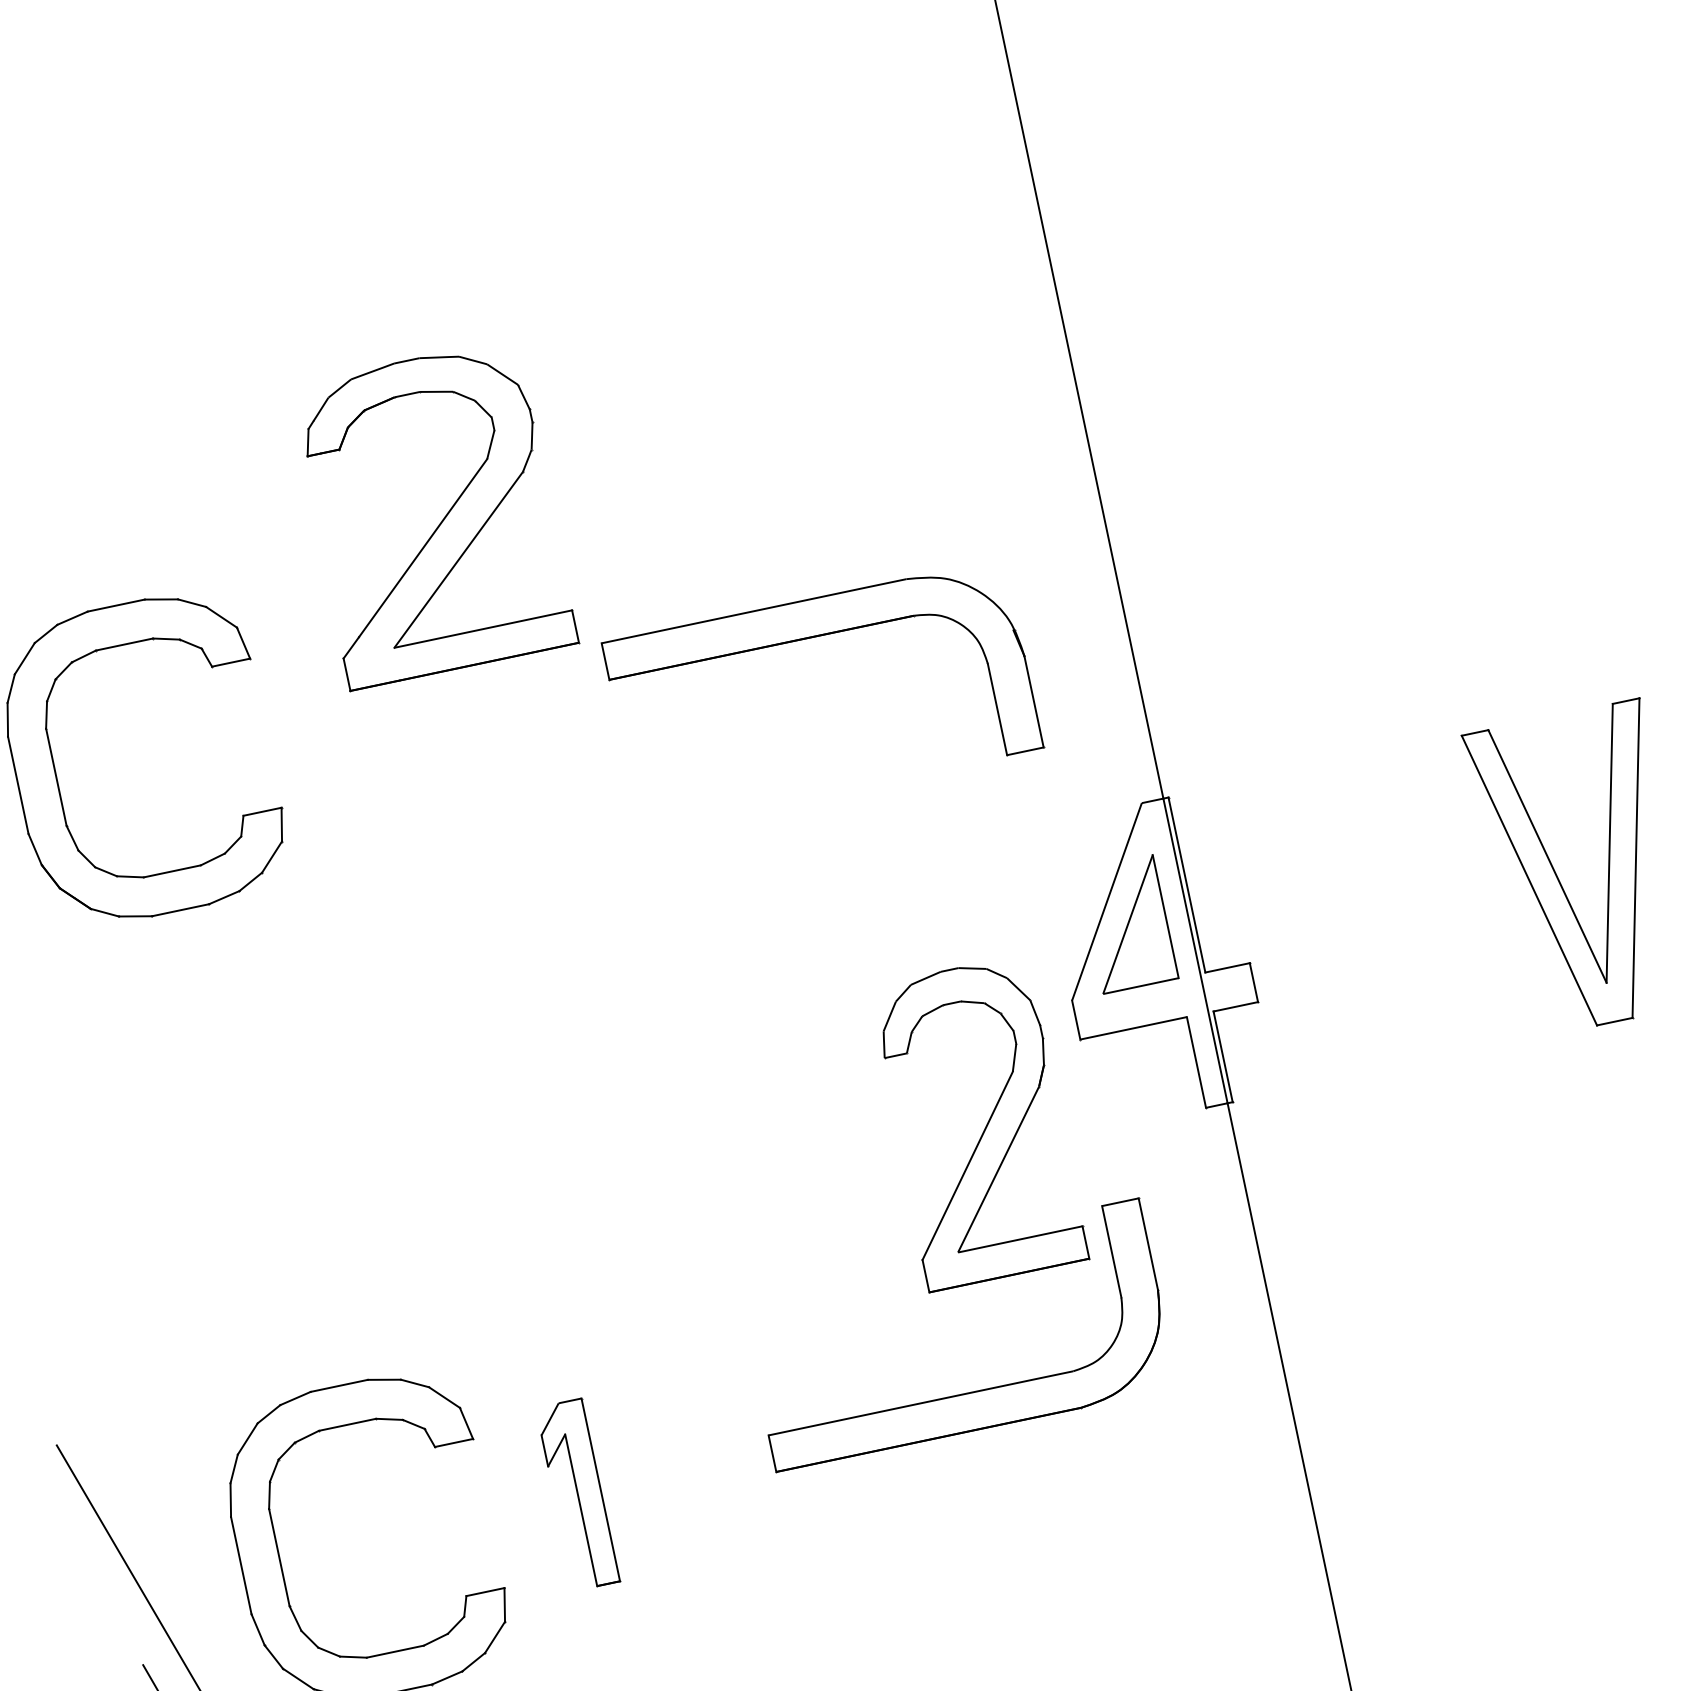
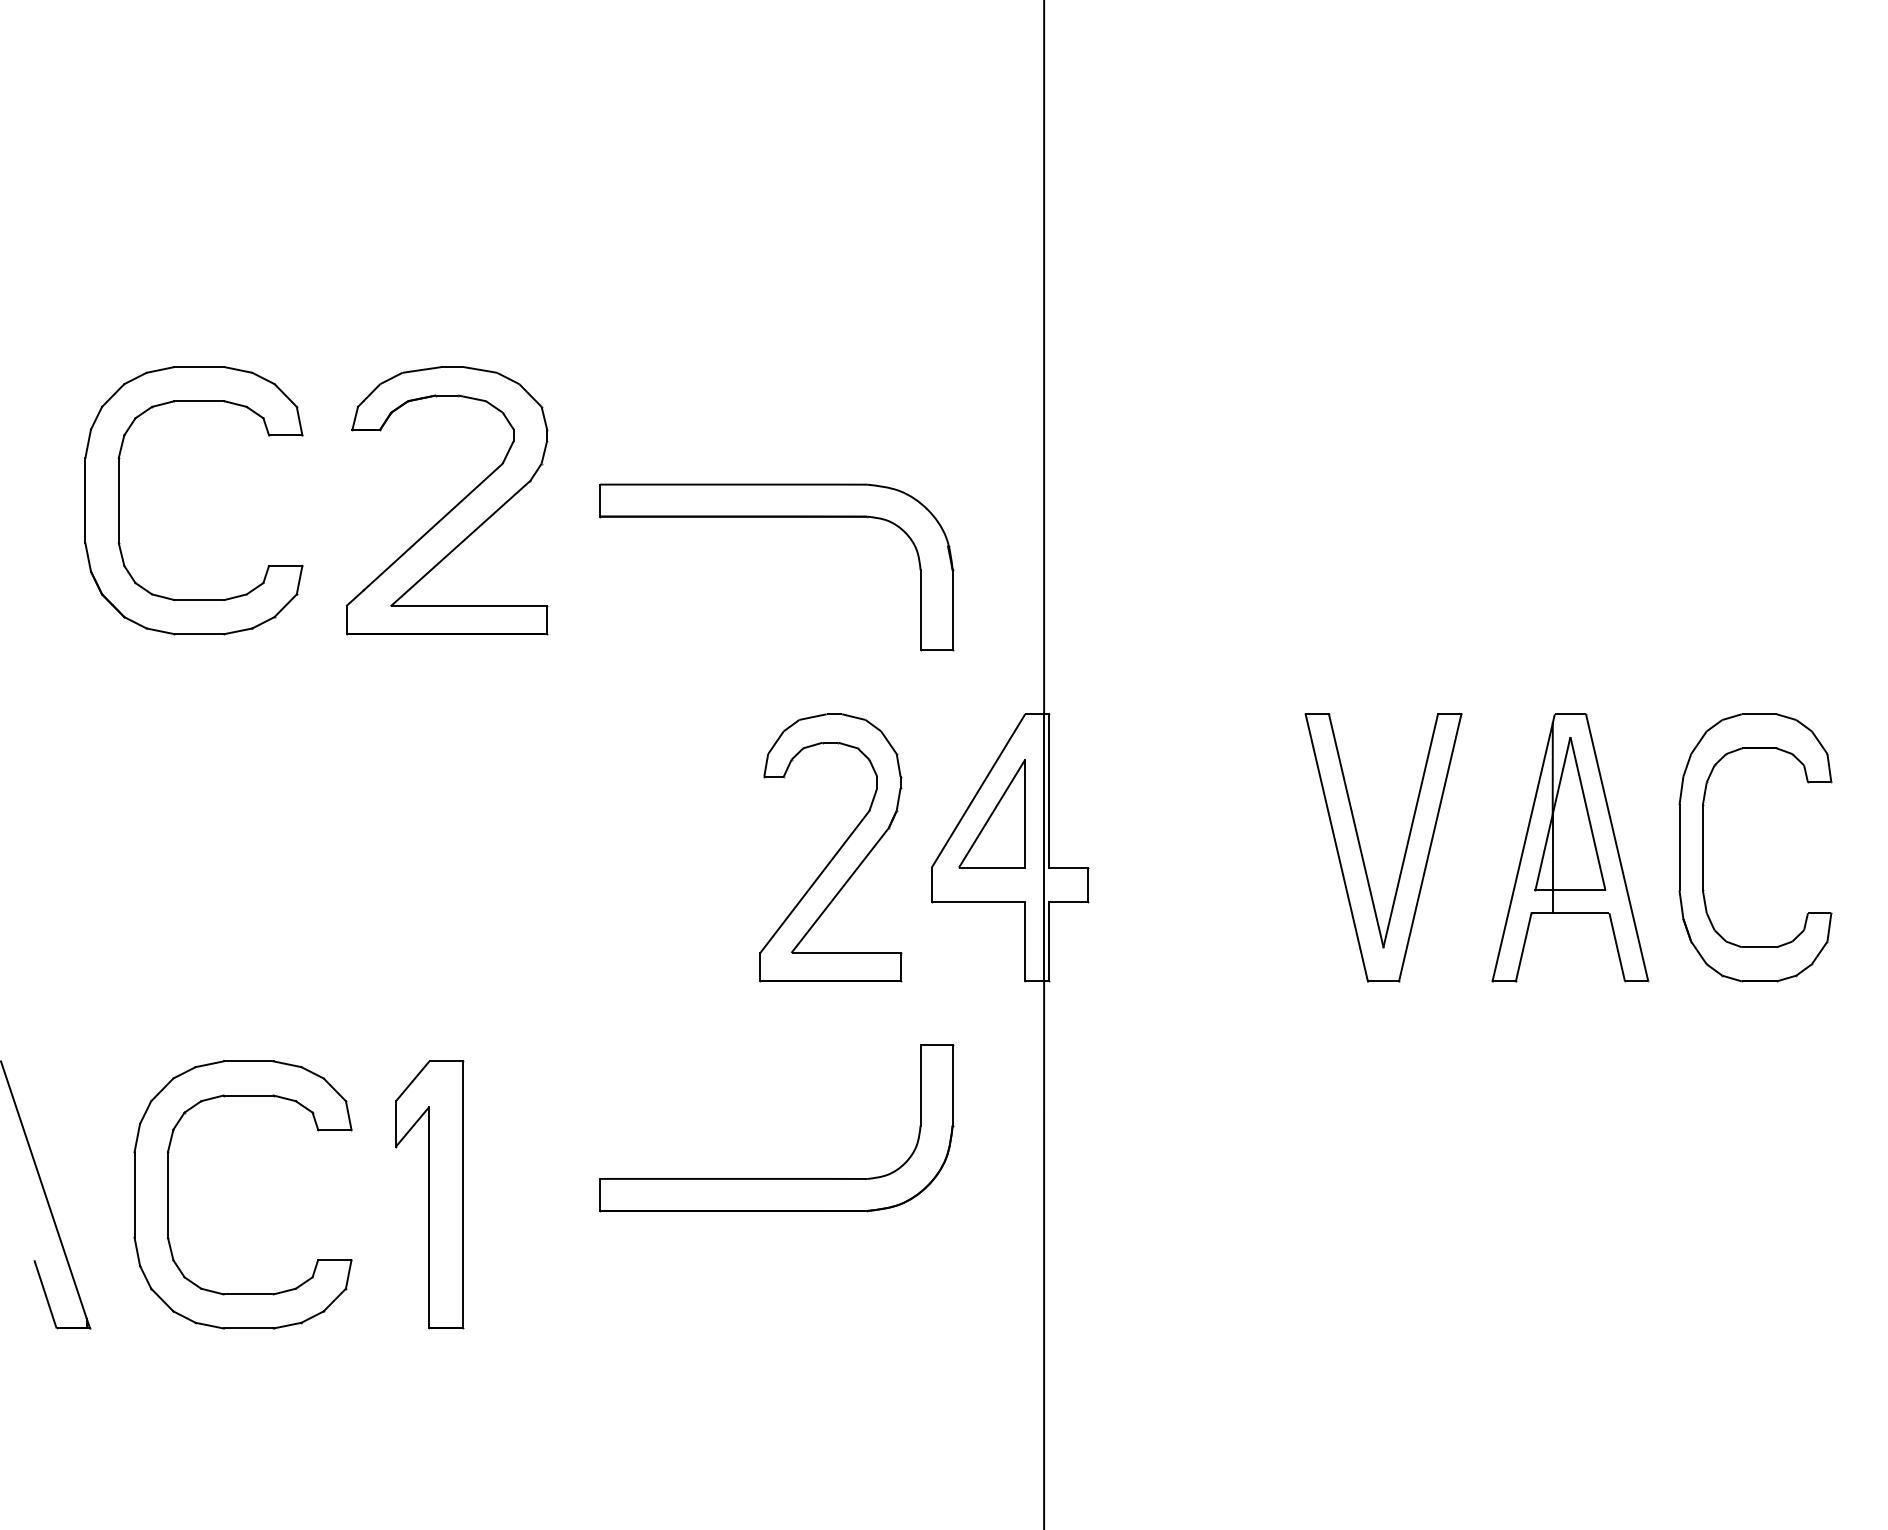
part: (441, 520) -> (453, 507), moved
part: (985, 1124) -> (837, 850), moved
part: (577, 1494) -> (429, 1194), size x1.67

